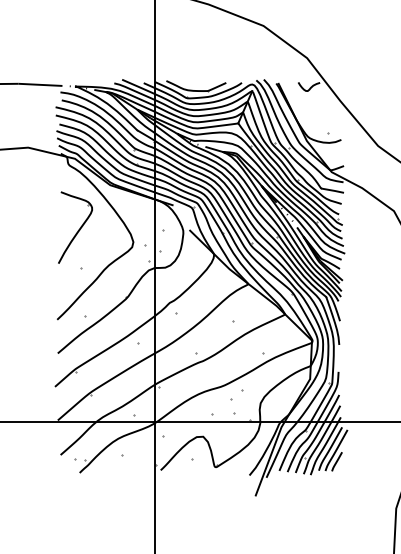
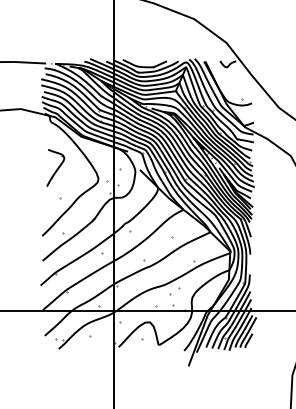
part: (75, 226) -> (55, 167), size x0.7

